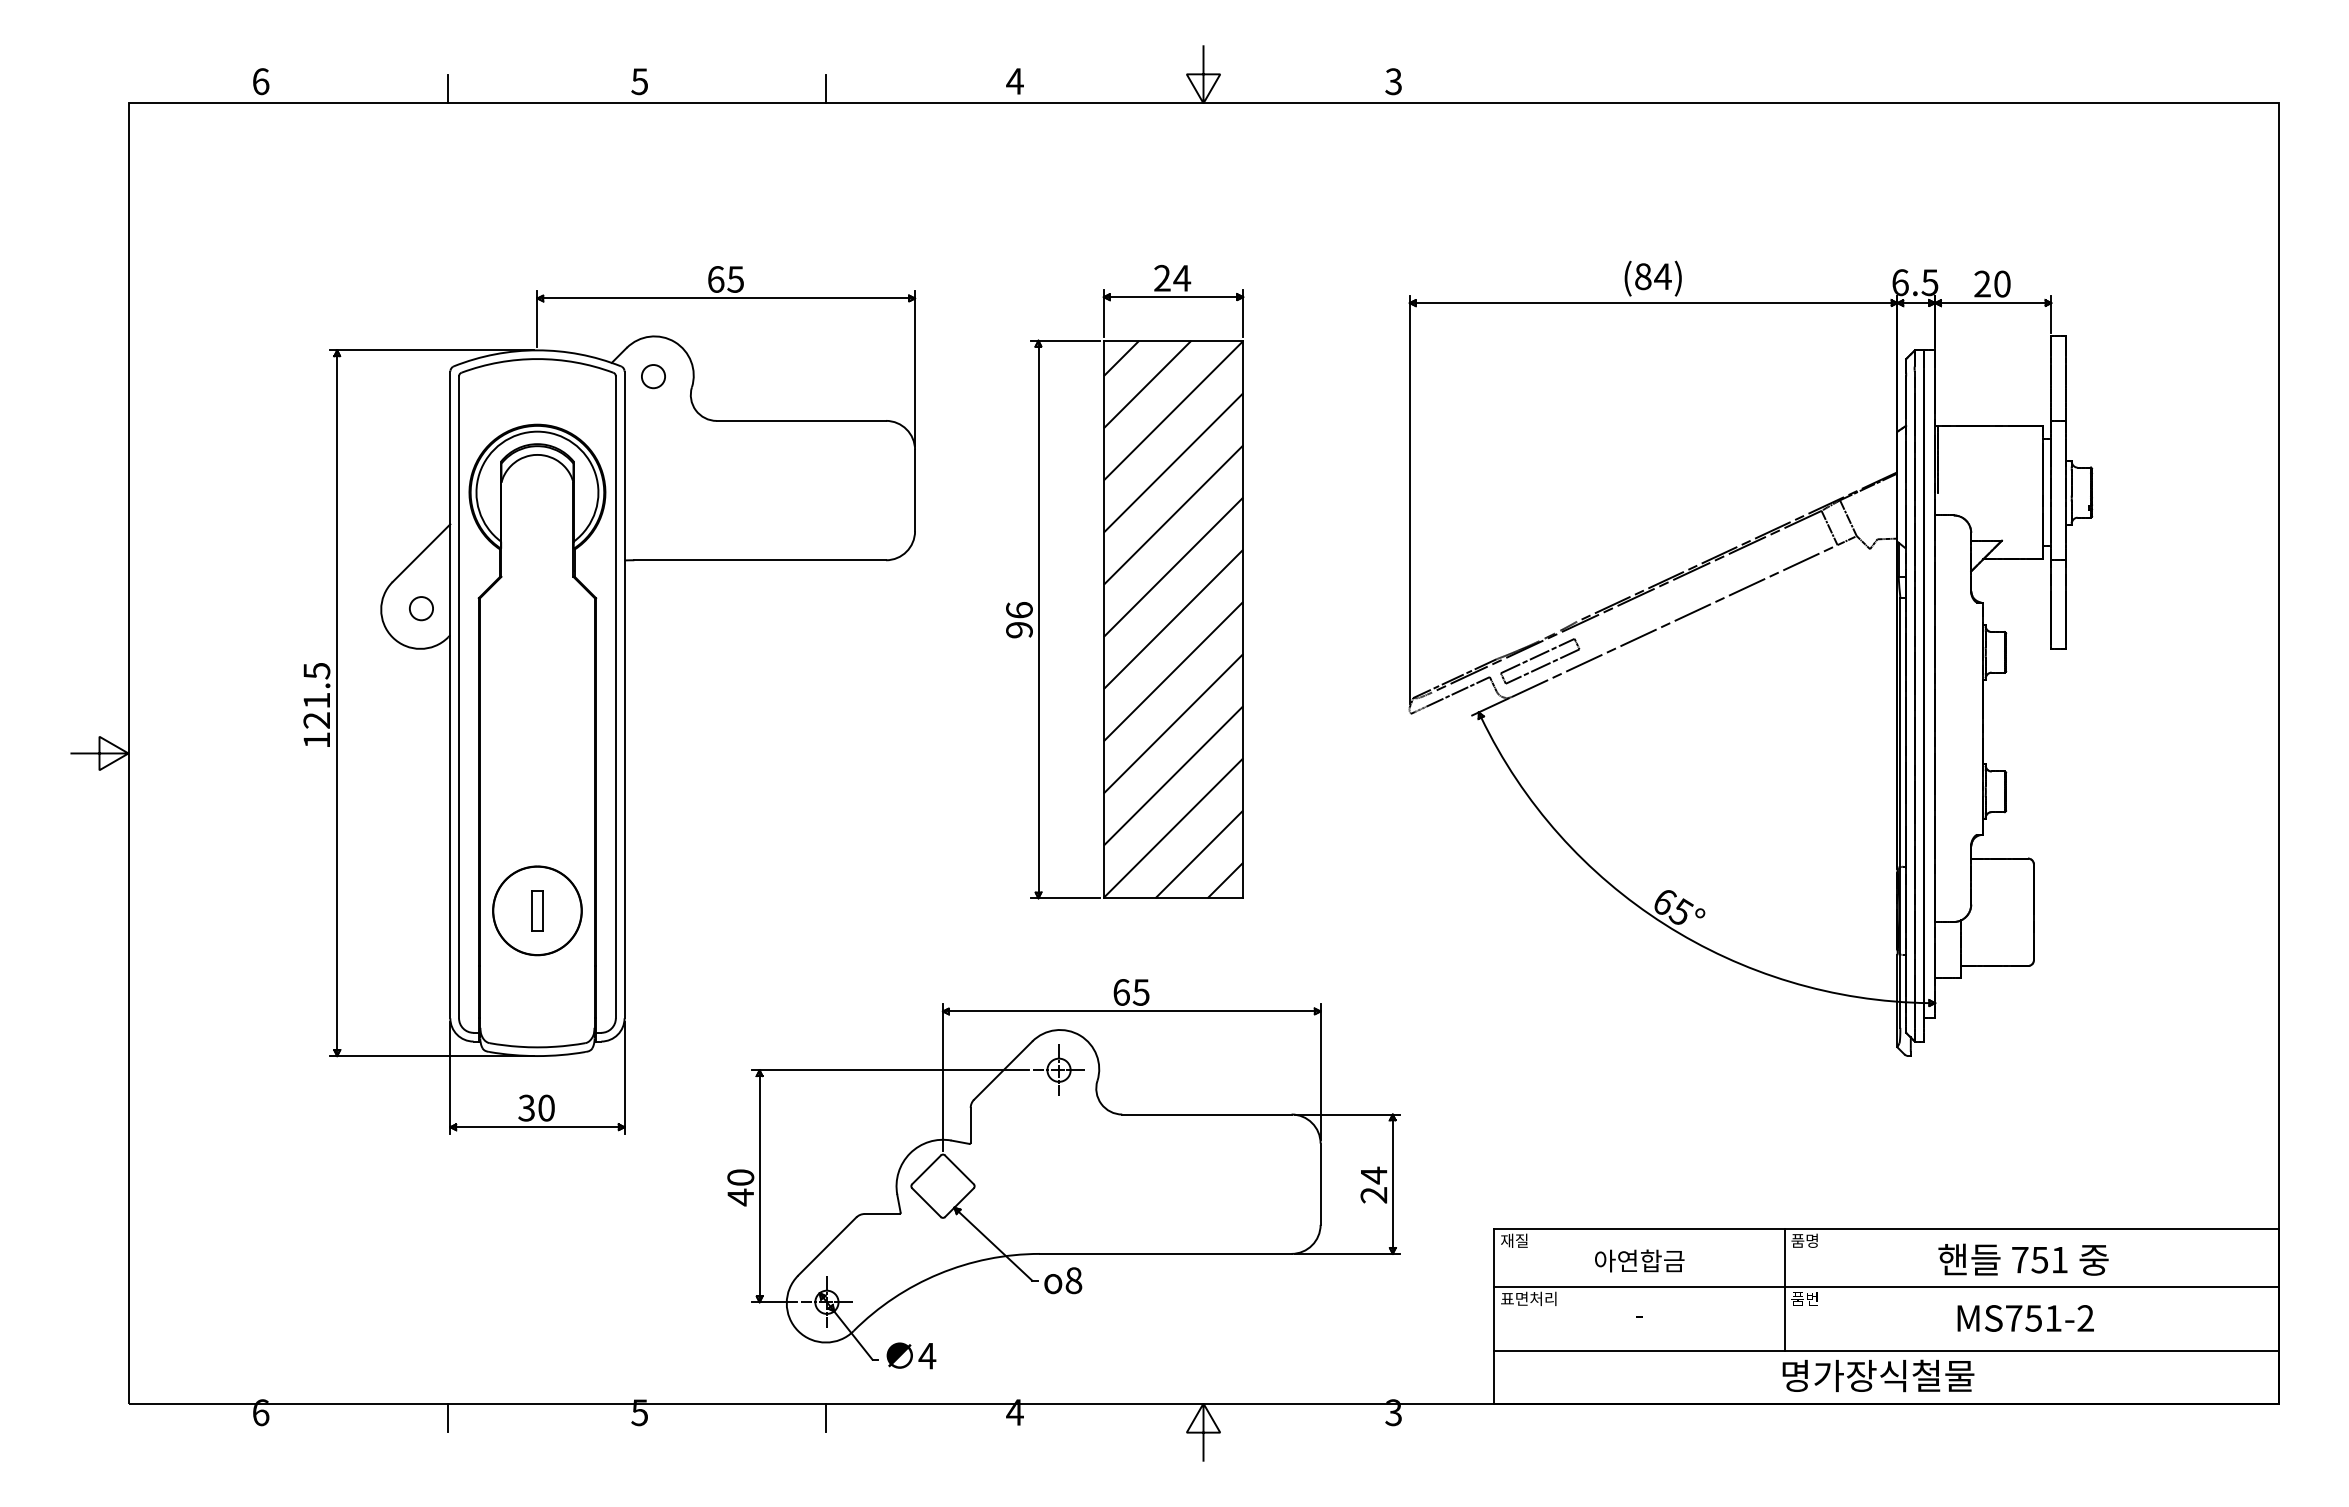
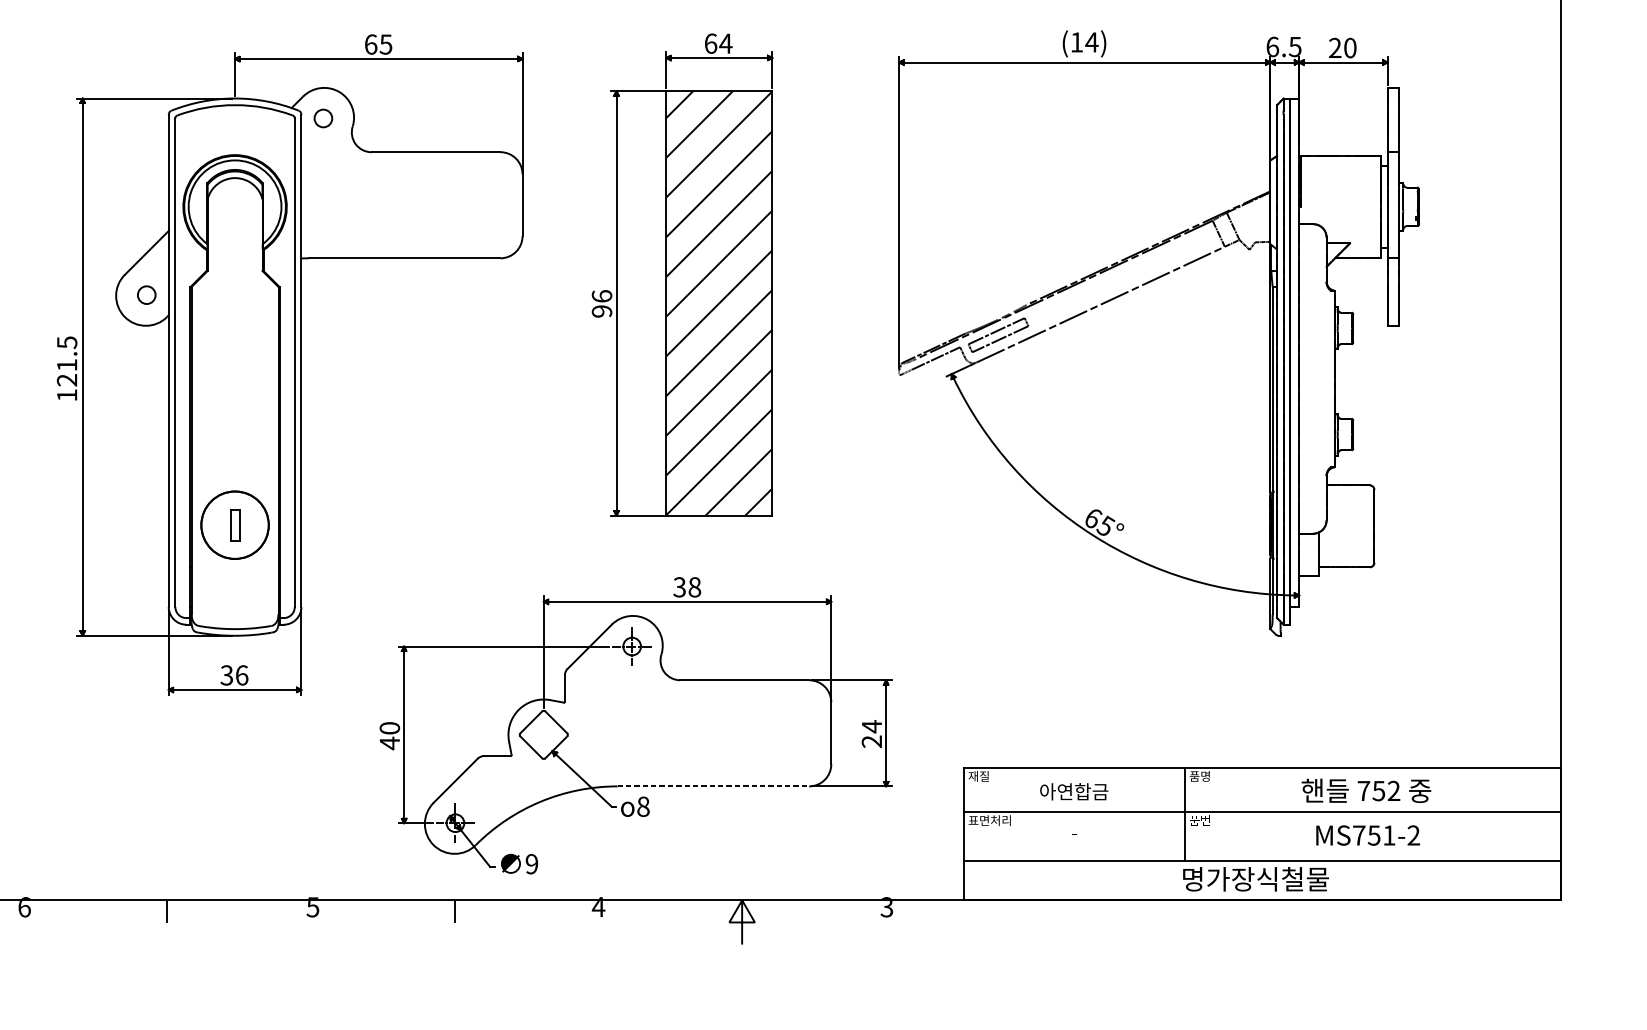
text: (1643, 276) -> (1077, 42), (84) -> (14)
text: (1162, 277) -> (710, 43), 24 -> 64
text: (1131, 992) -> (687, 587), 65 -> 38
text: (546, 1107) -> (241, 674), 30 -> 36
line: (1165, 1253) -> (713, 786), solid -> dashed
text: (2059, 1259) -> (1393, 790), 751 -> 752
text: (927, 1355) -> (532, 863), 4 -> 9

